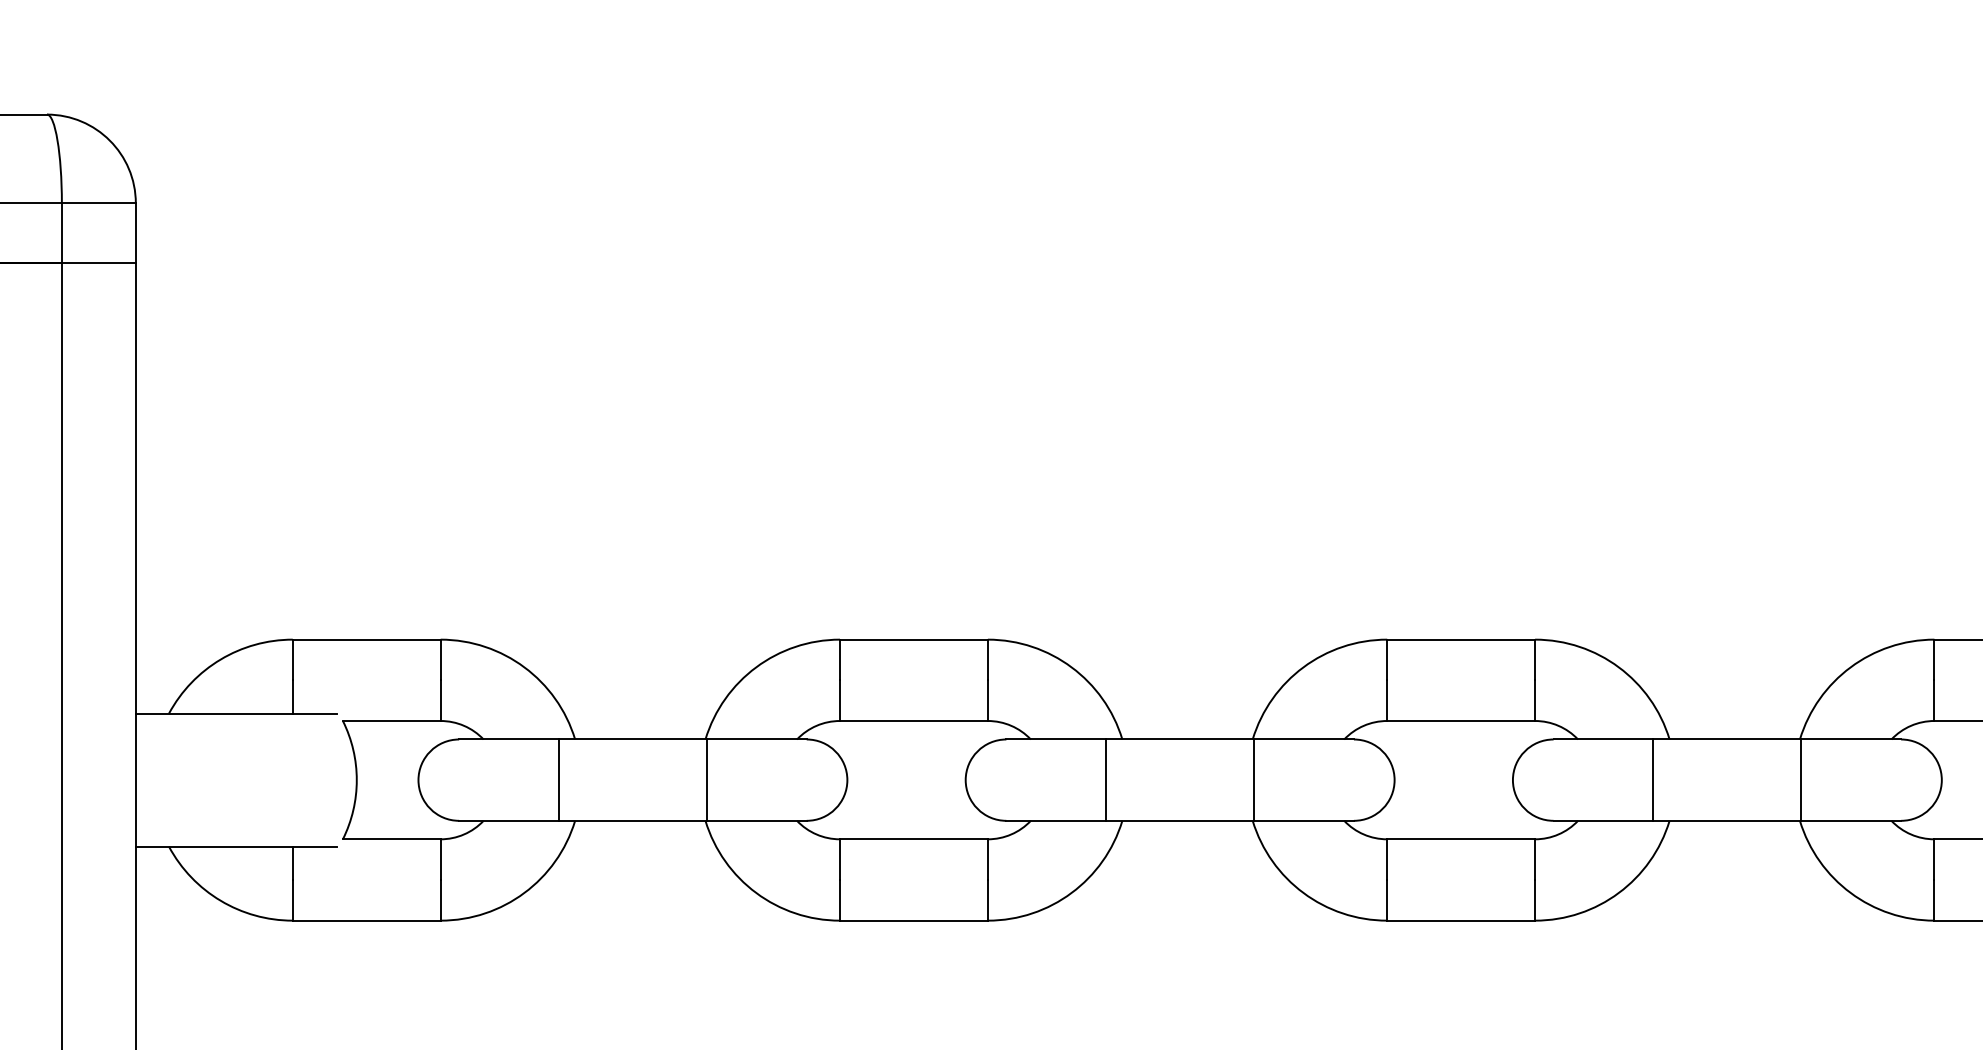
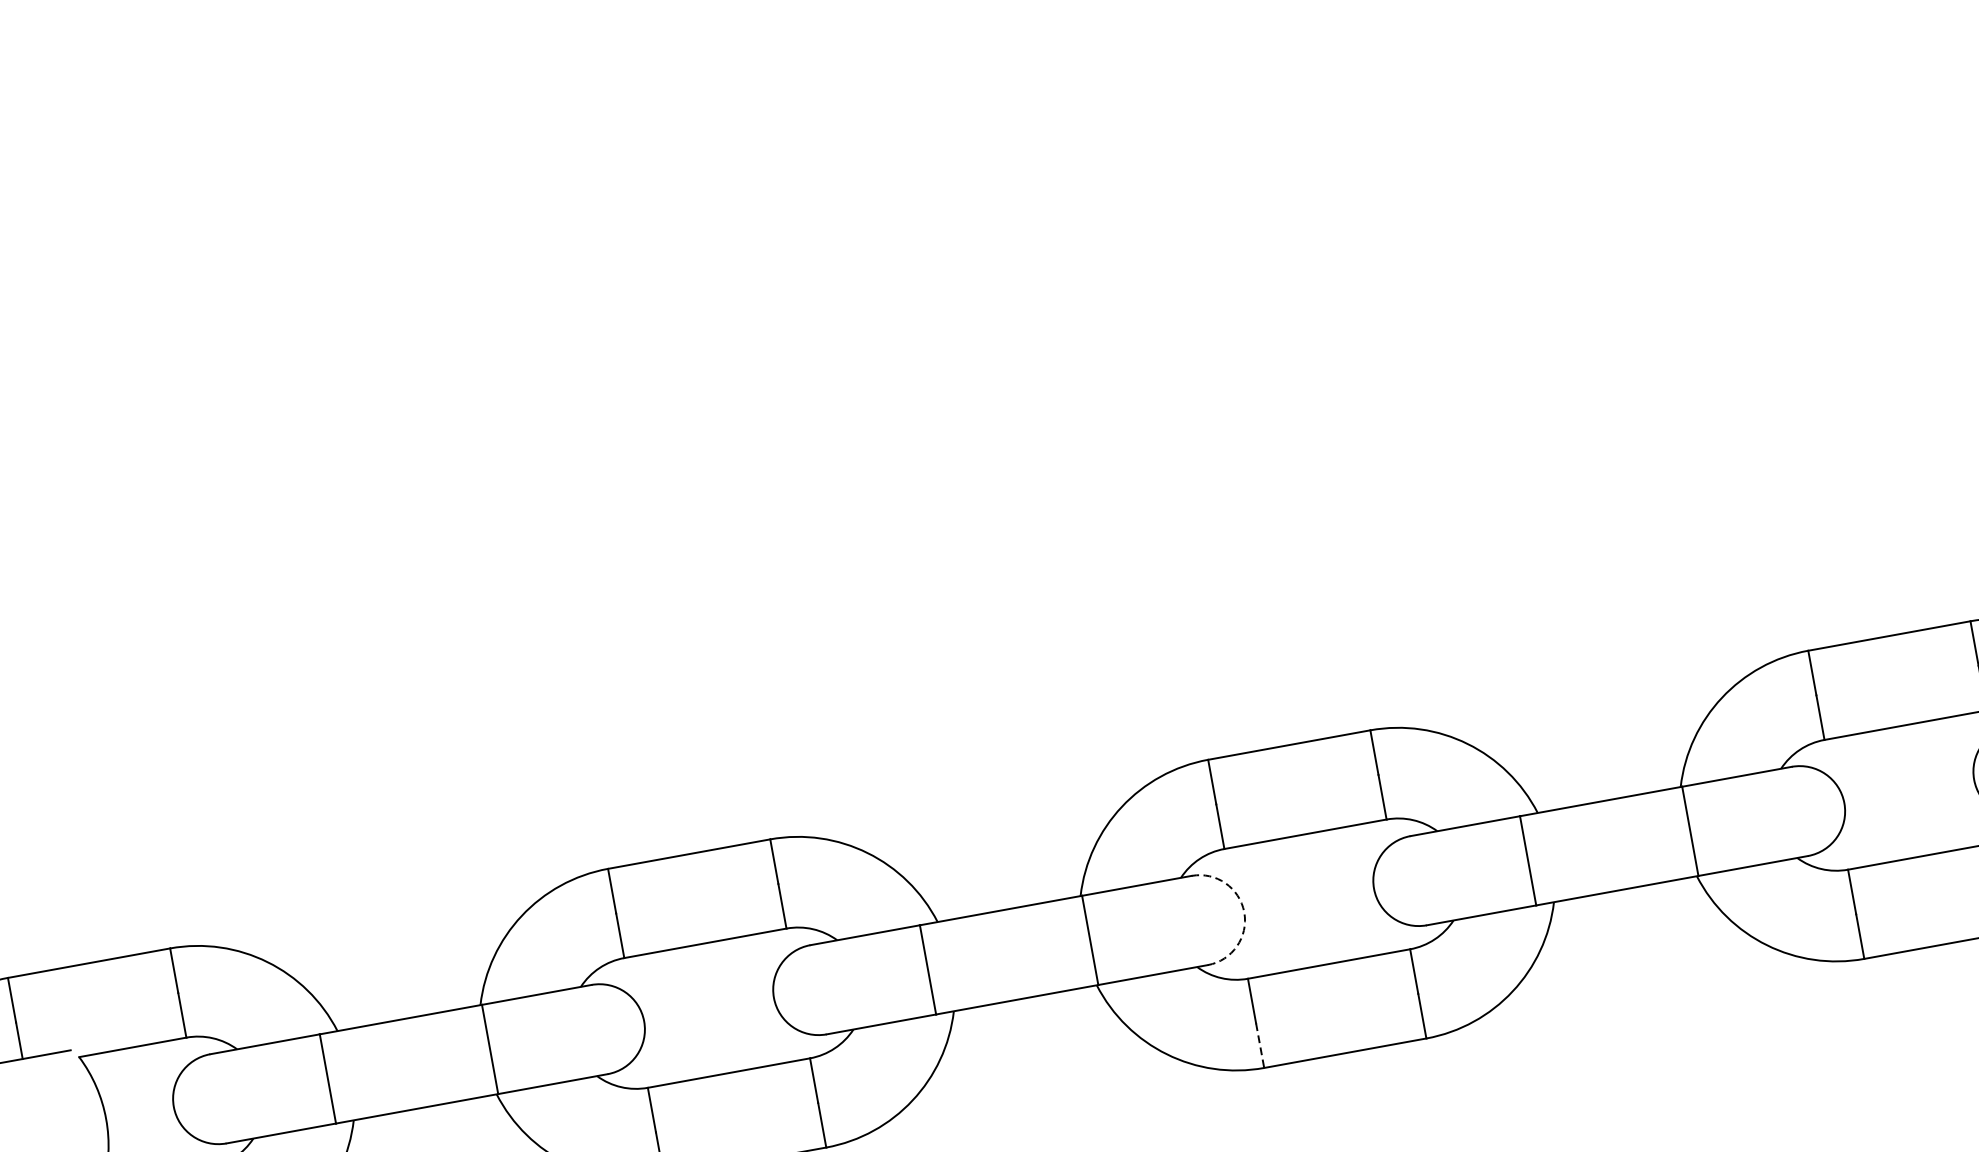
arc: (1394, 780) -> (1244, 912), solid -> dashed
line: (1387, 900) -> (1260, 1045), solid -> dashed

